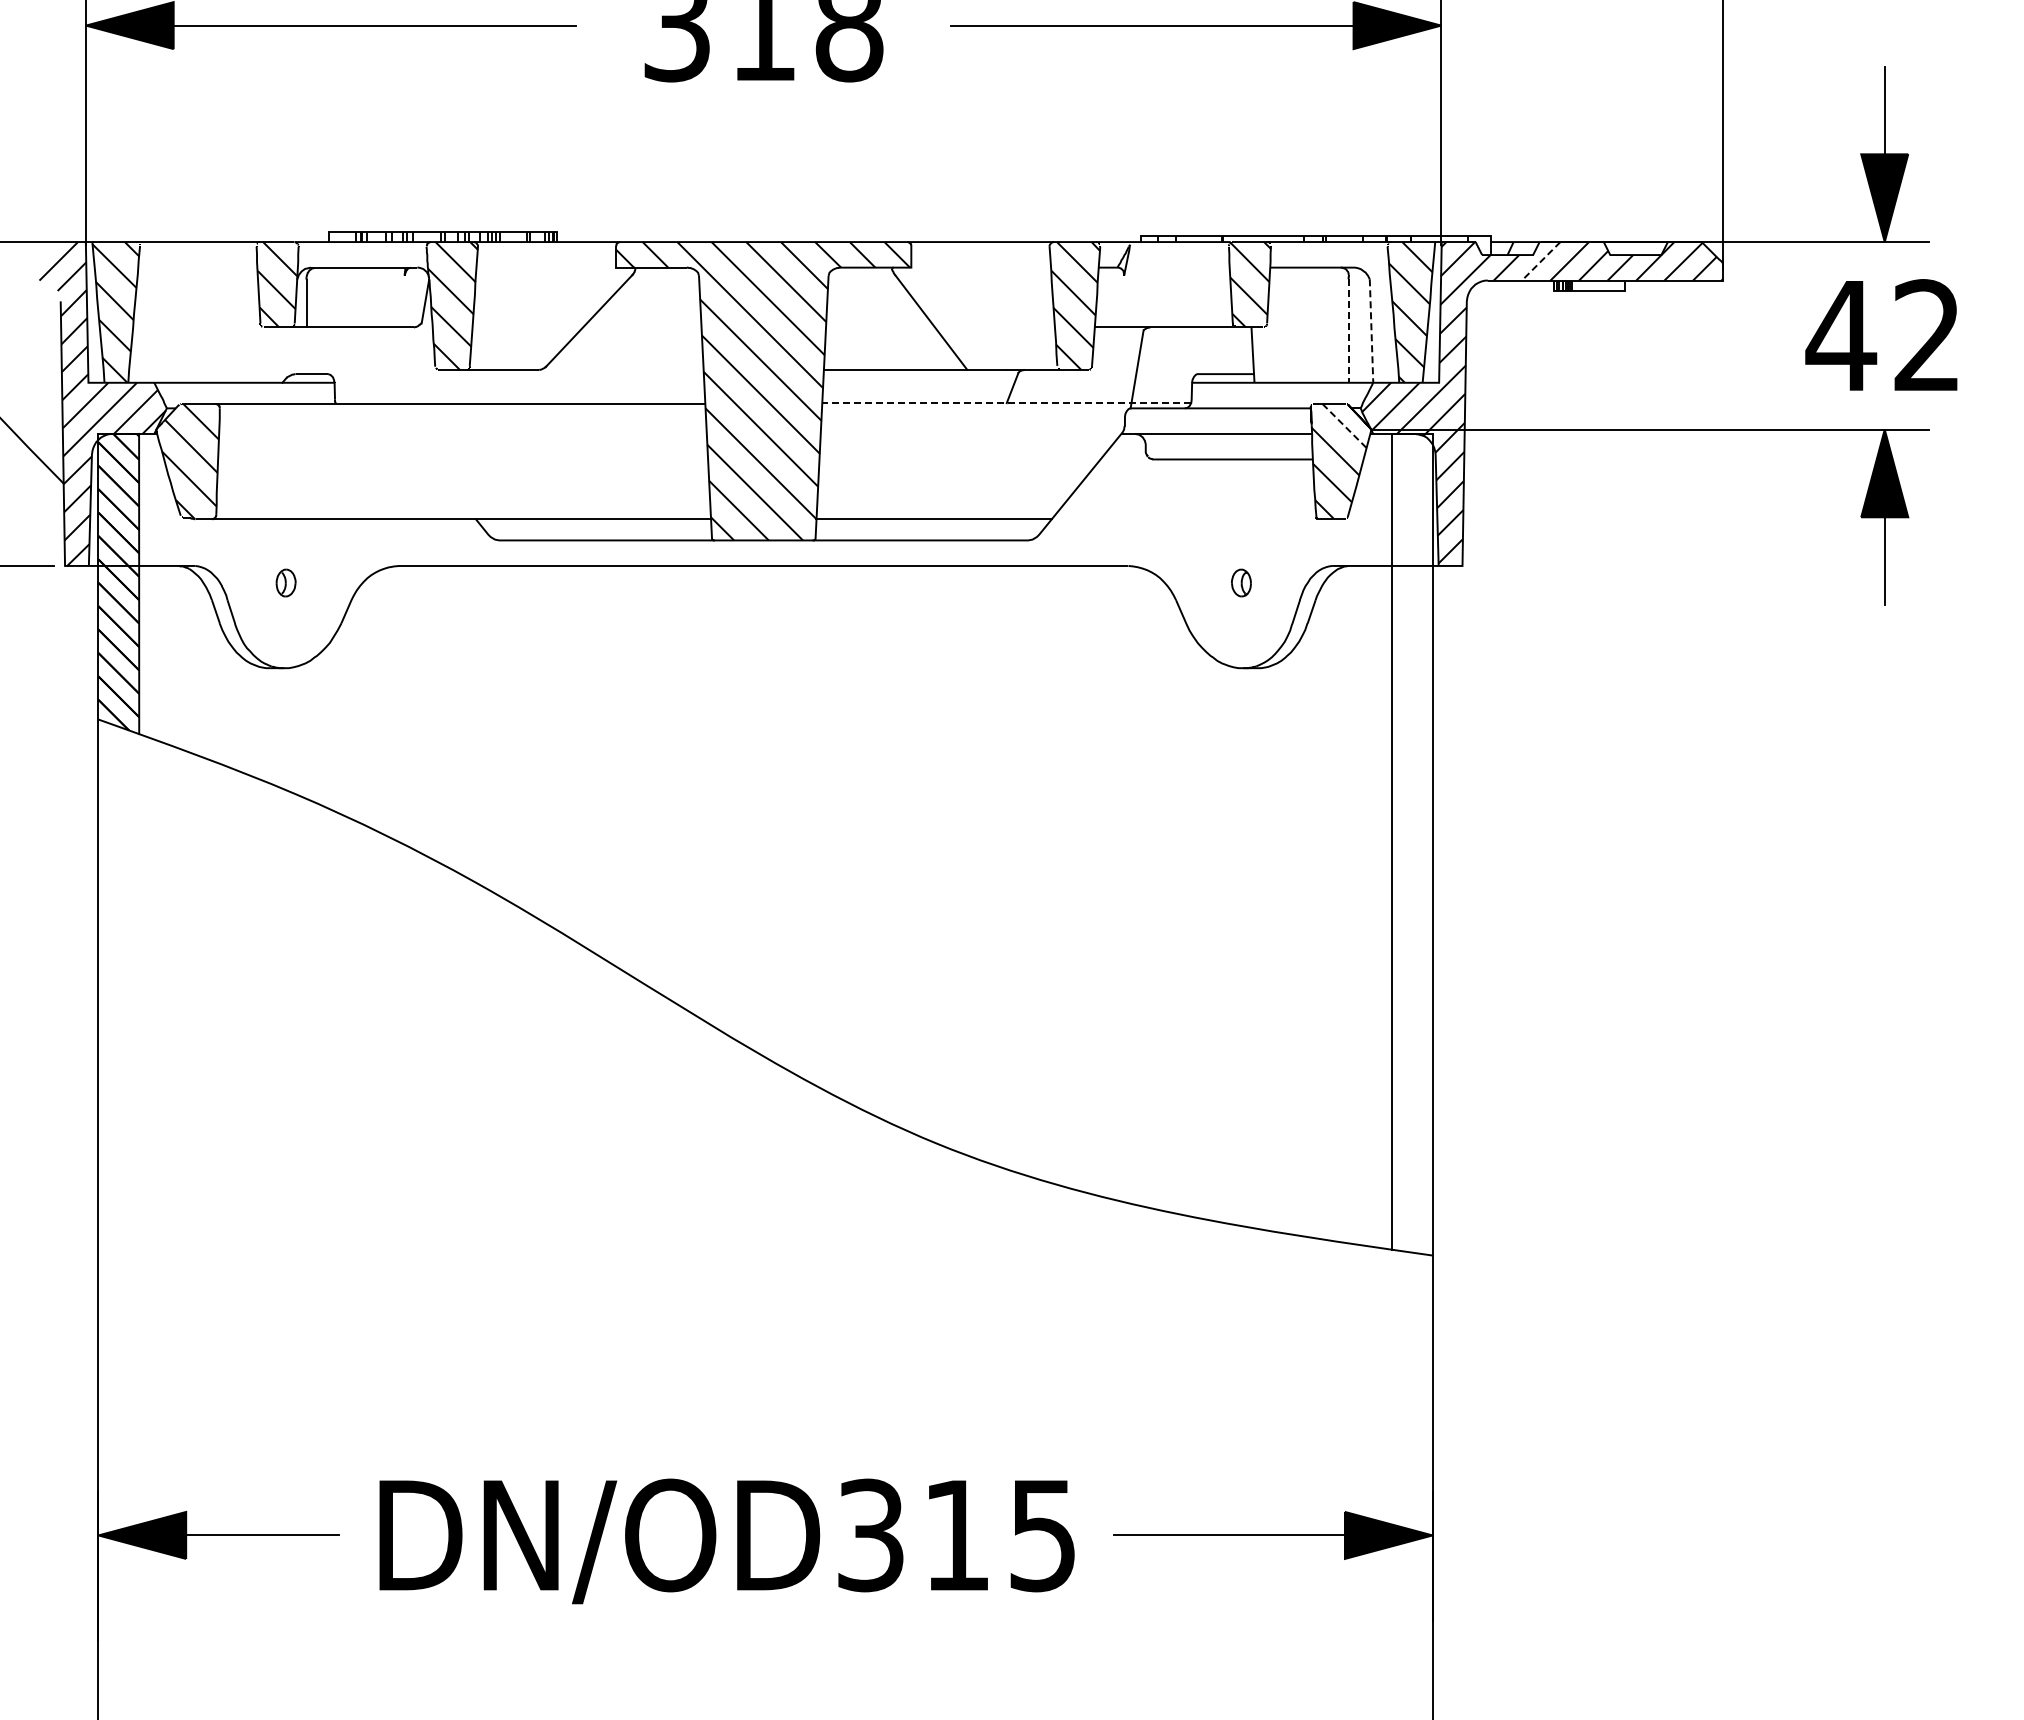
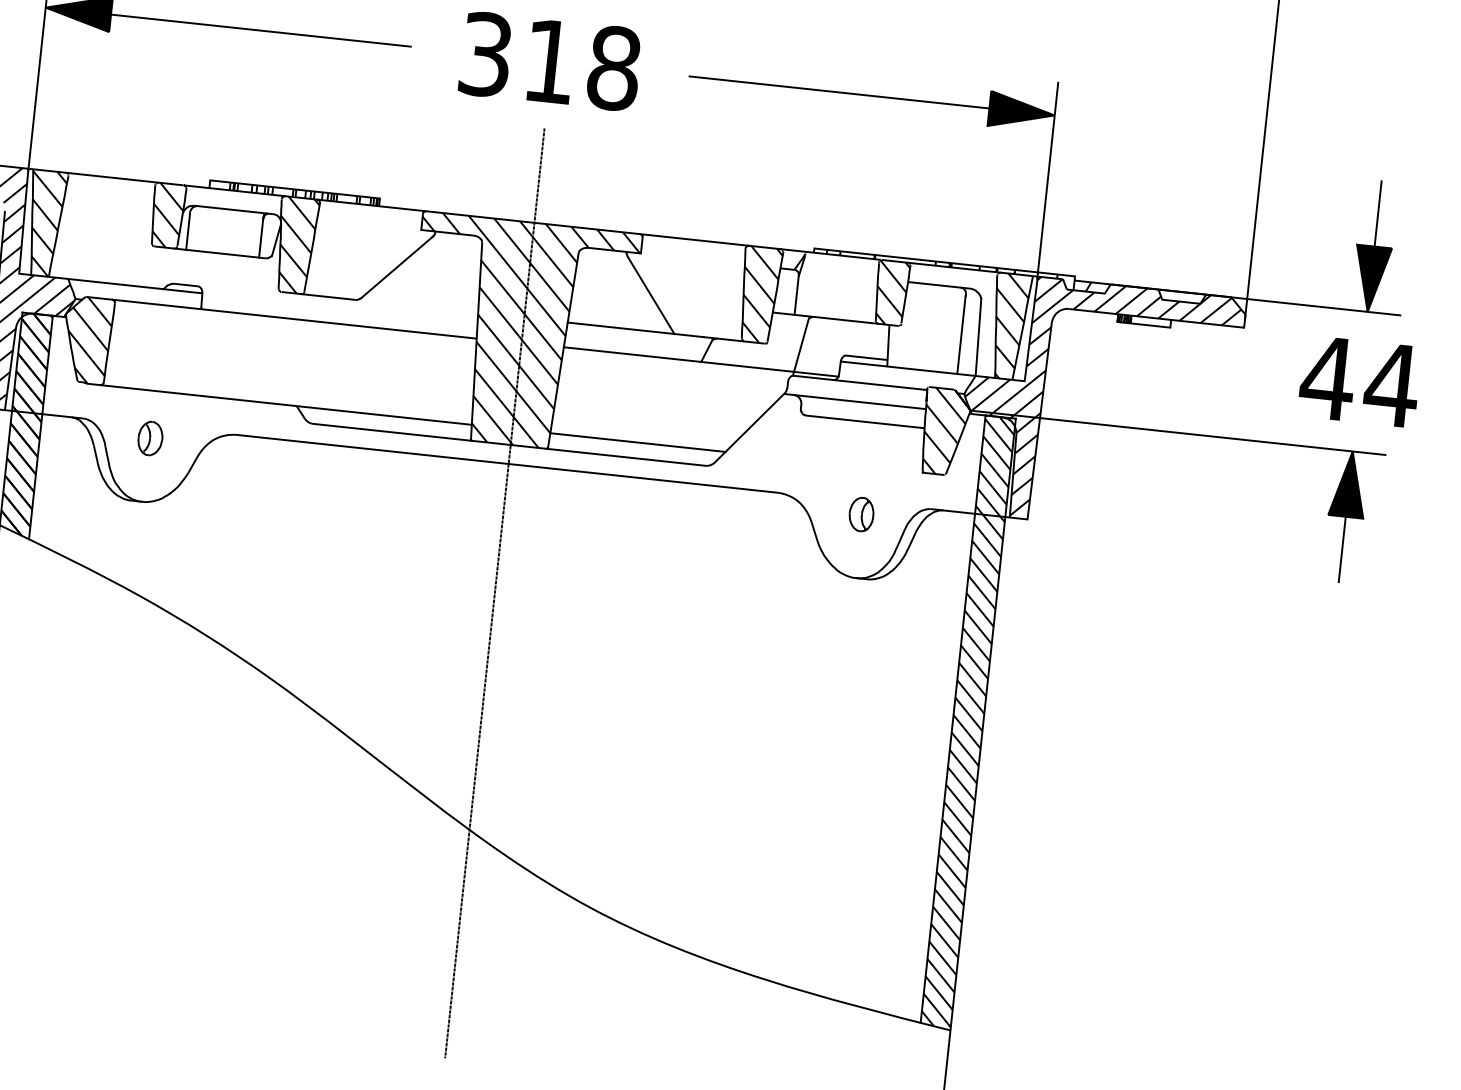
line: (1540, 261) -> (1109, 298), dashed -> solid
line: (404, 301) -> (260, 238), added
line: (1124, 301) -> (796, 295), added
line: (1348, 331) -> (961, 335), dashed -> solid
line: (1371, 331) -> (978, 337), dashed -> solid
text: (1927, 334) -> (1392, 384), 42 -> 44
line: (1006, 403) -> (700, 362), dashed -> solid
line: (1345, 426) -> (951, 406), dashed -> solid
part: (285, 582) -> (149, 438), size x1.67
part: (1241, 582) -> (861, 514), size x1.67
line: (765, 739) -> (494, 593), added
hatch: (1412, 842) -> (968, 721), added

